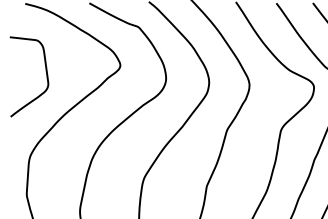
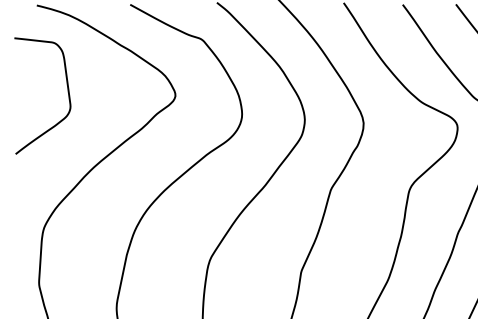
curve: (45, 71) -> (66, 88), moved

